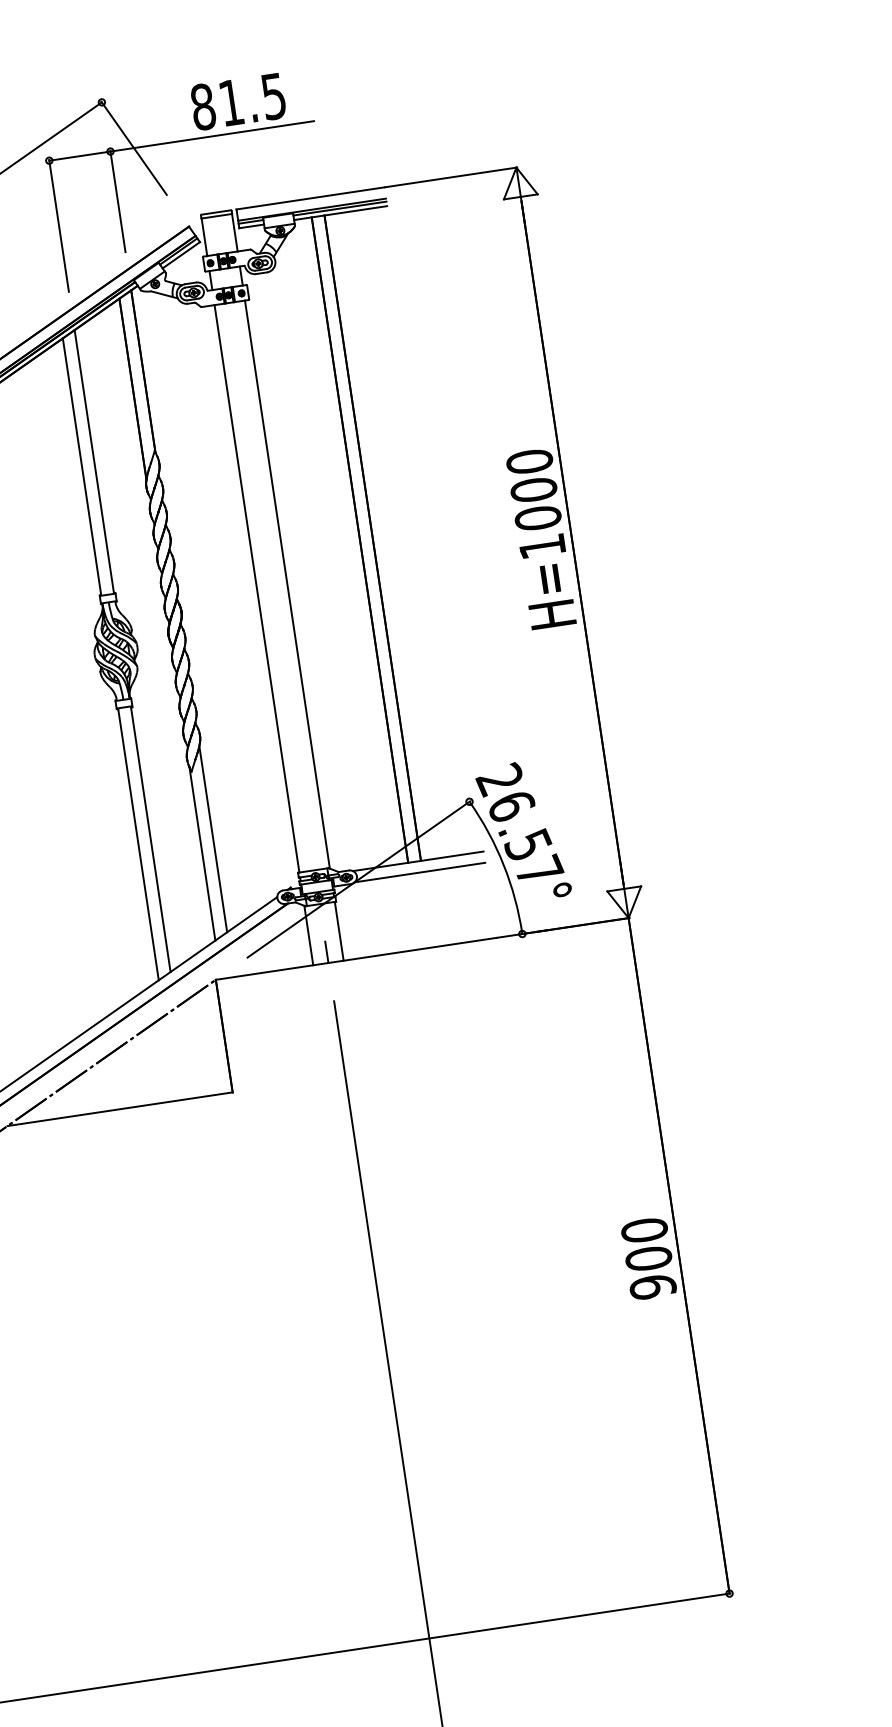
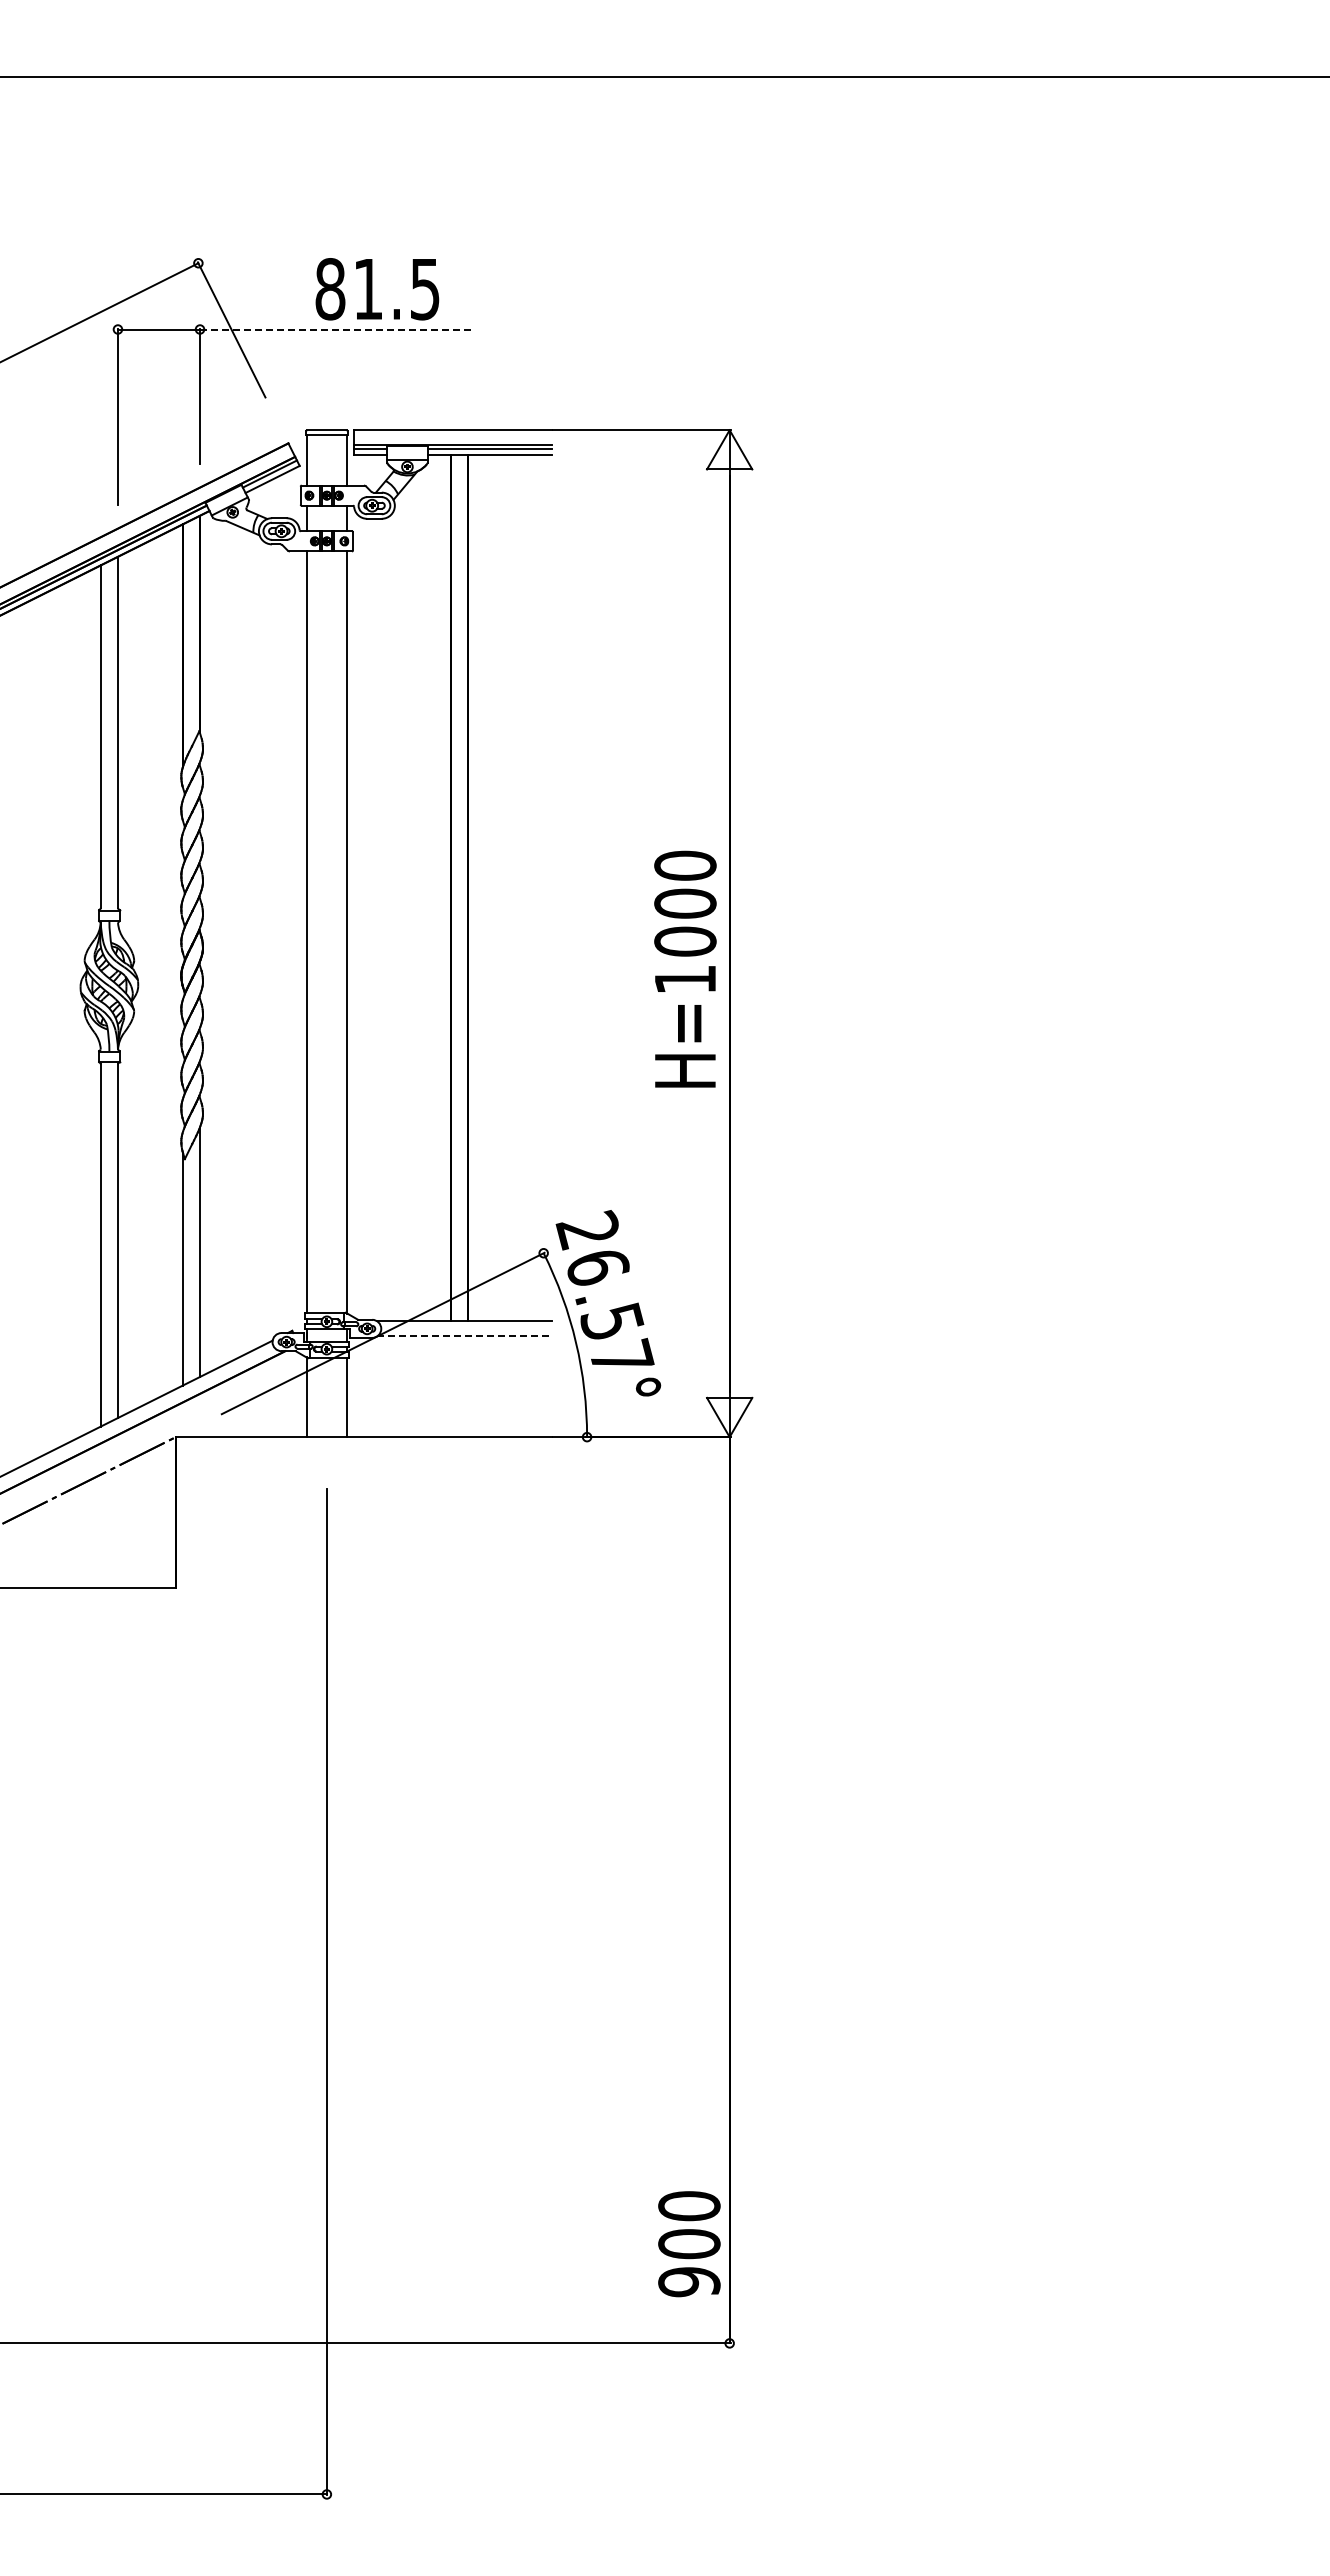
line: (212, 136) -> (336, 329), solid -> dashed
text: (541, 538) -> (685, 968), moved
line: (419, 872) -> (464, 1336), solid -> dashed
line: (326, 952) -> (326, 1422), removed
text: (648, 1259) -> (689, 2244), moved

